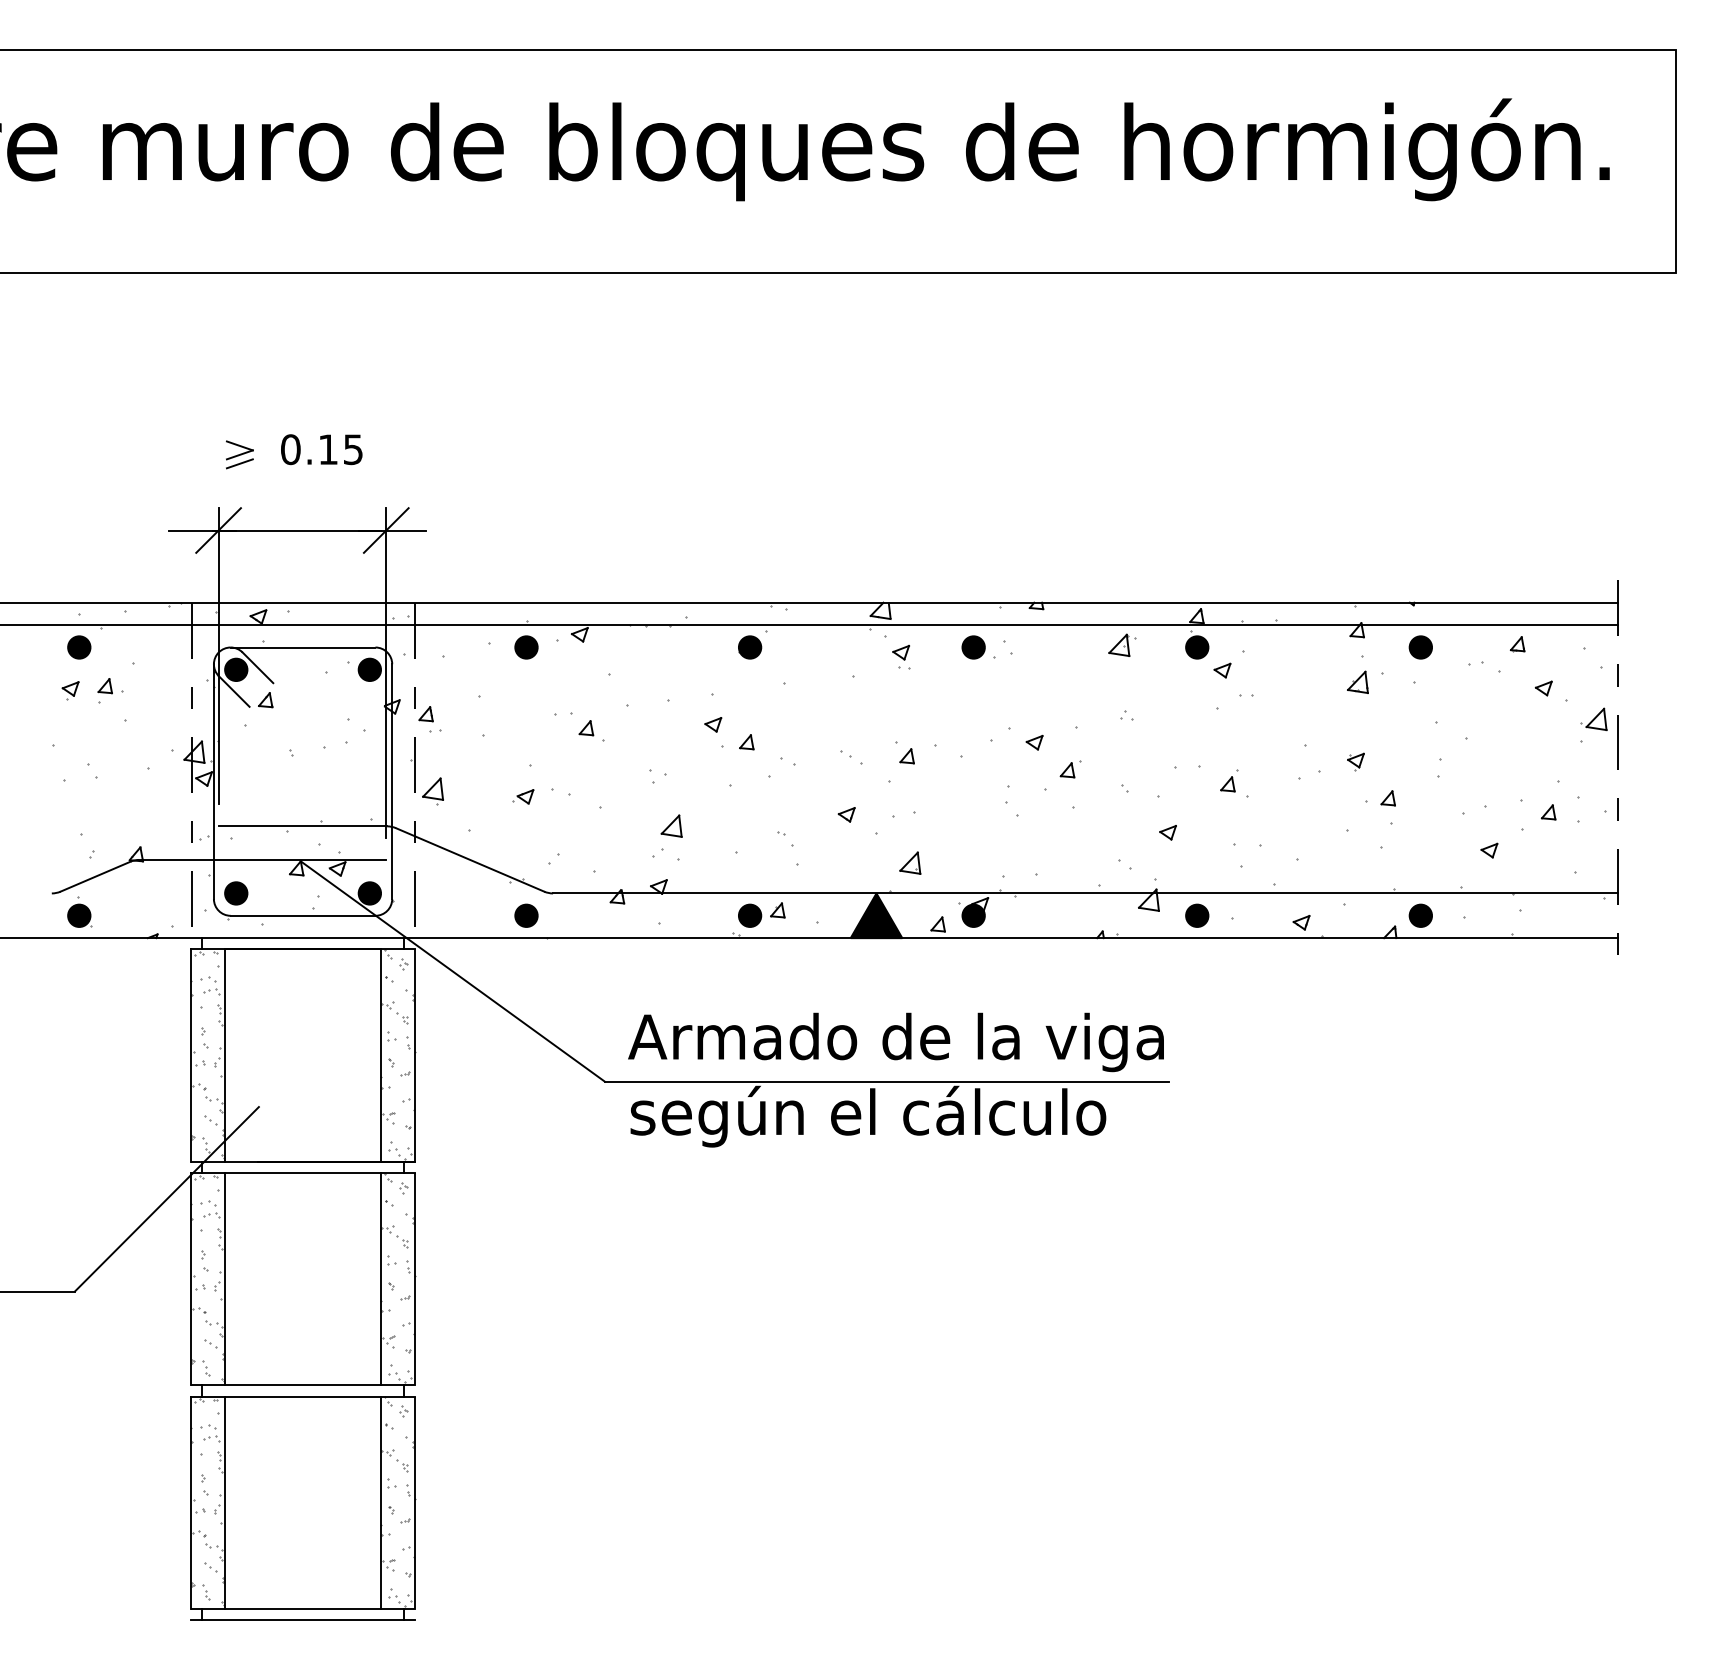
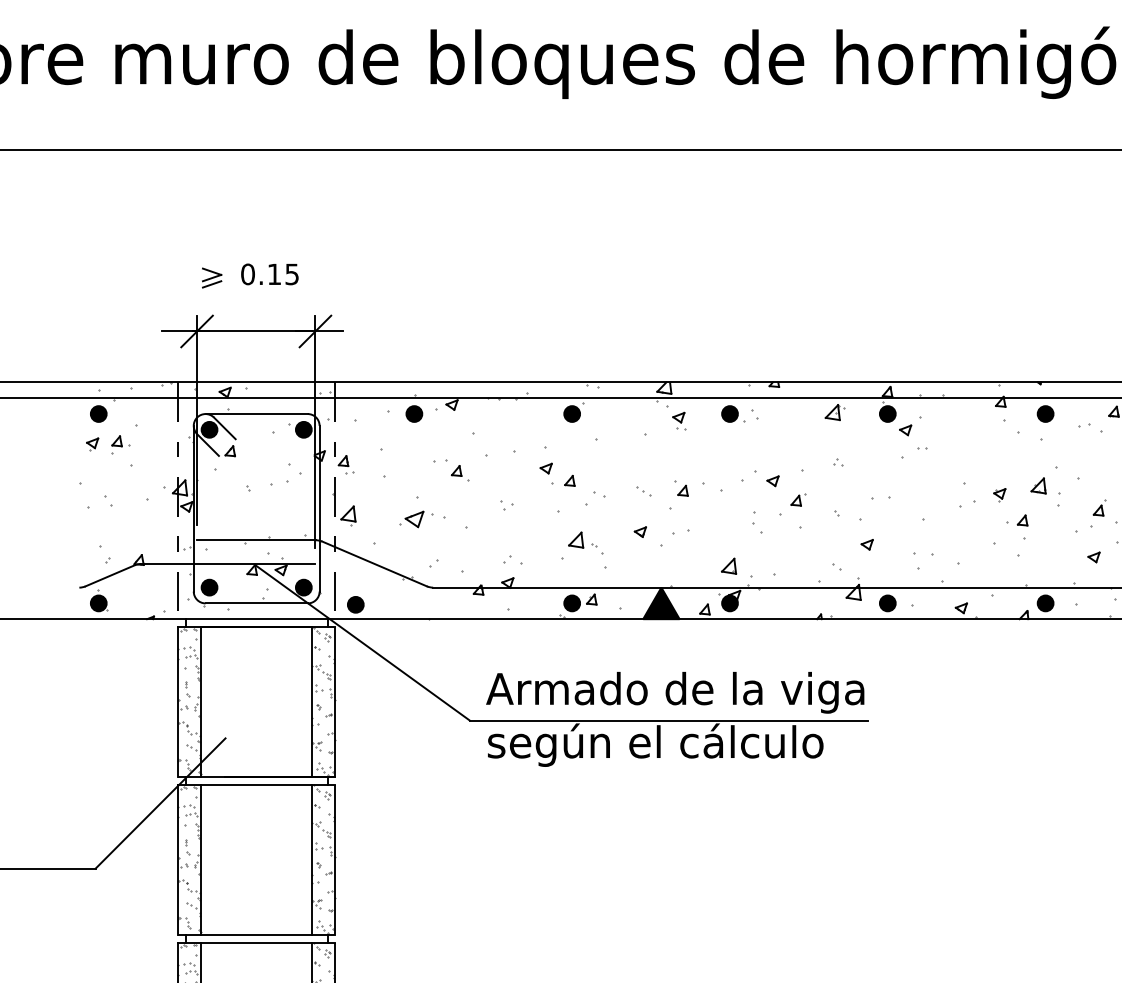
part: (1357, 681) -> (1038, 485), moved
part: (1229, 780) -> (1099, 507), moved
part: (523, 796) -> (412, 519), size x1.6
part: (671, 825) -> (576, 539), moved
part: (910, 862) -> (729, 565), moved
part: (526, 915) -> (355, 604), moved

